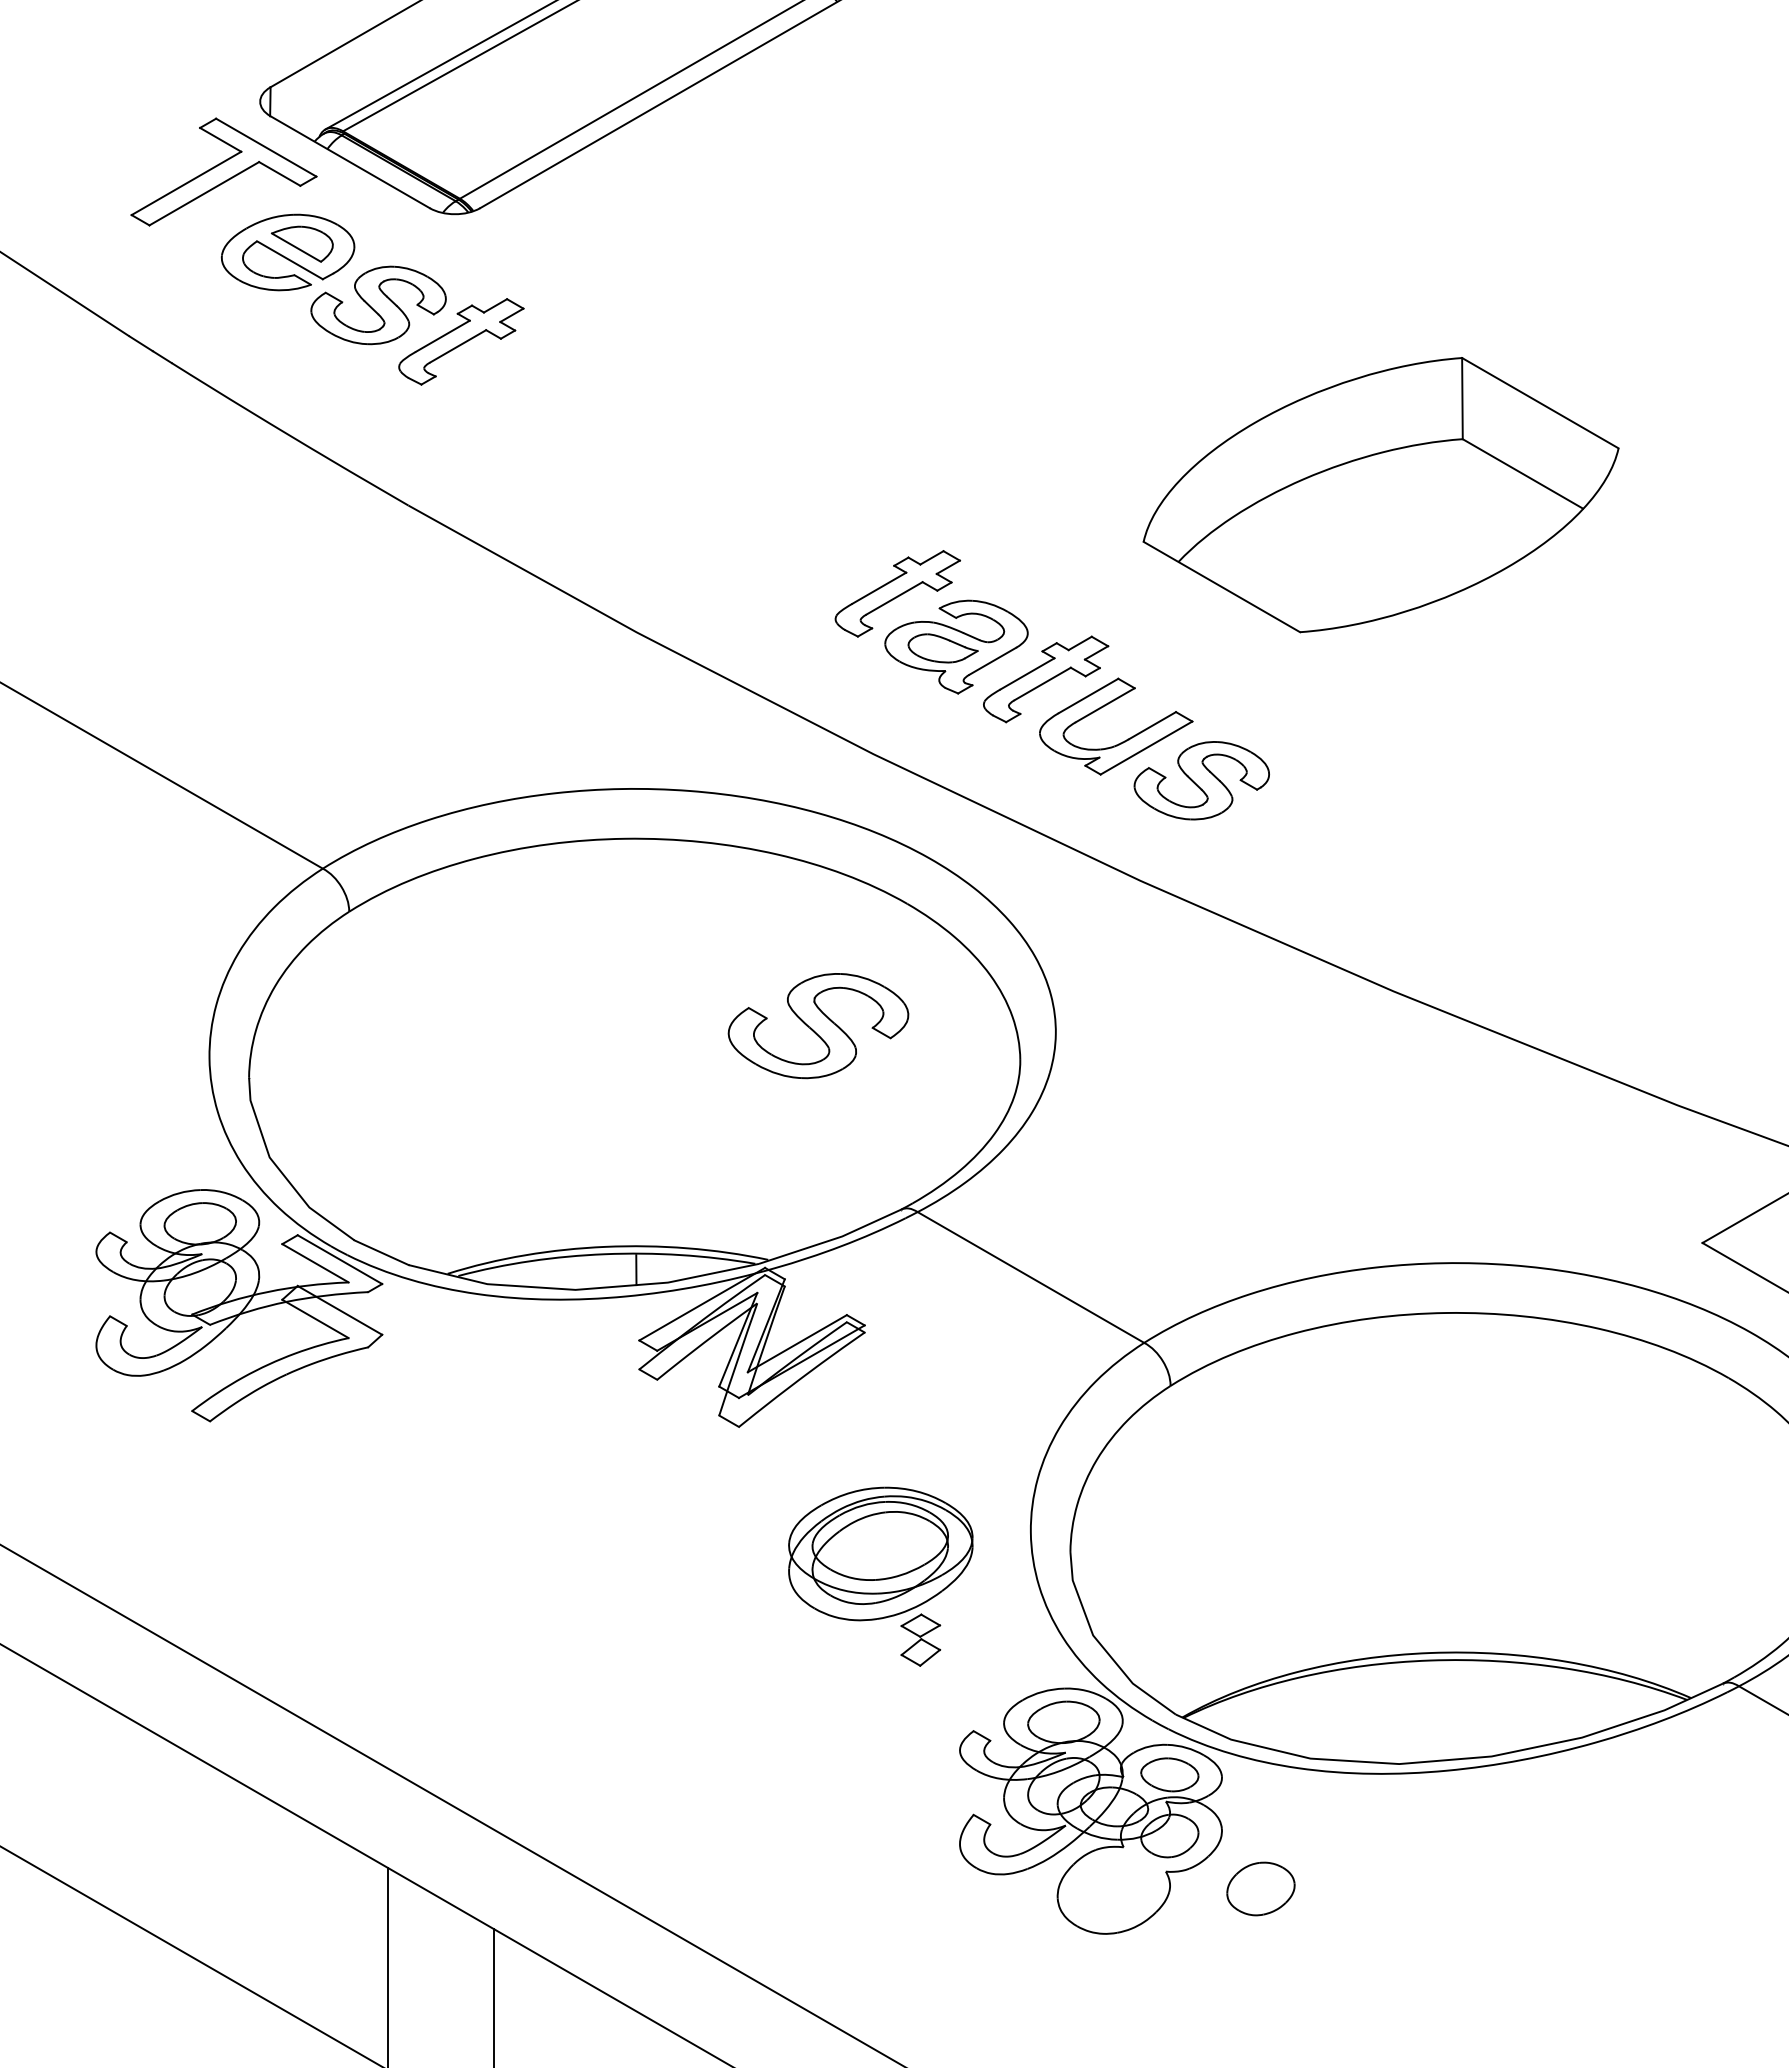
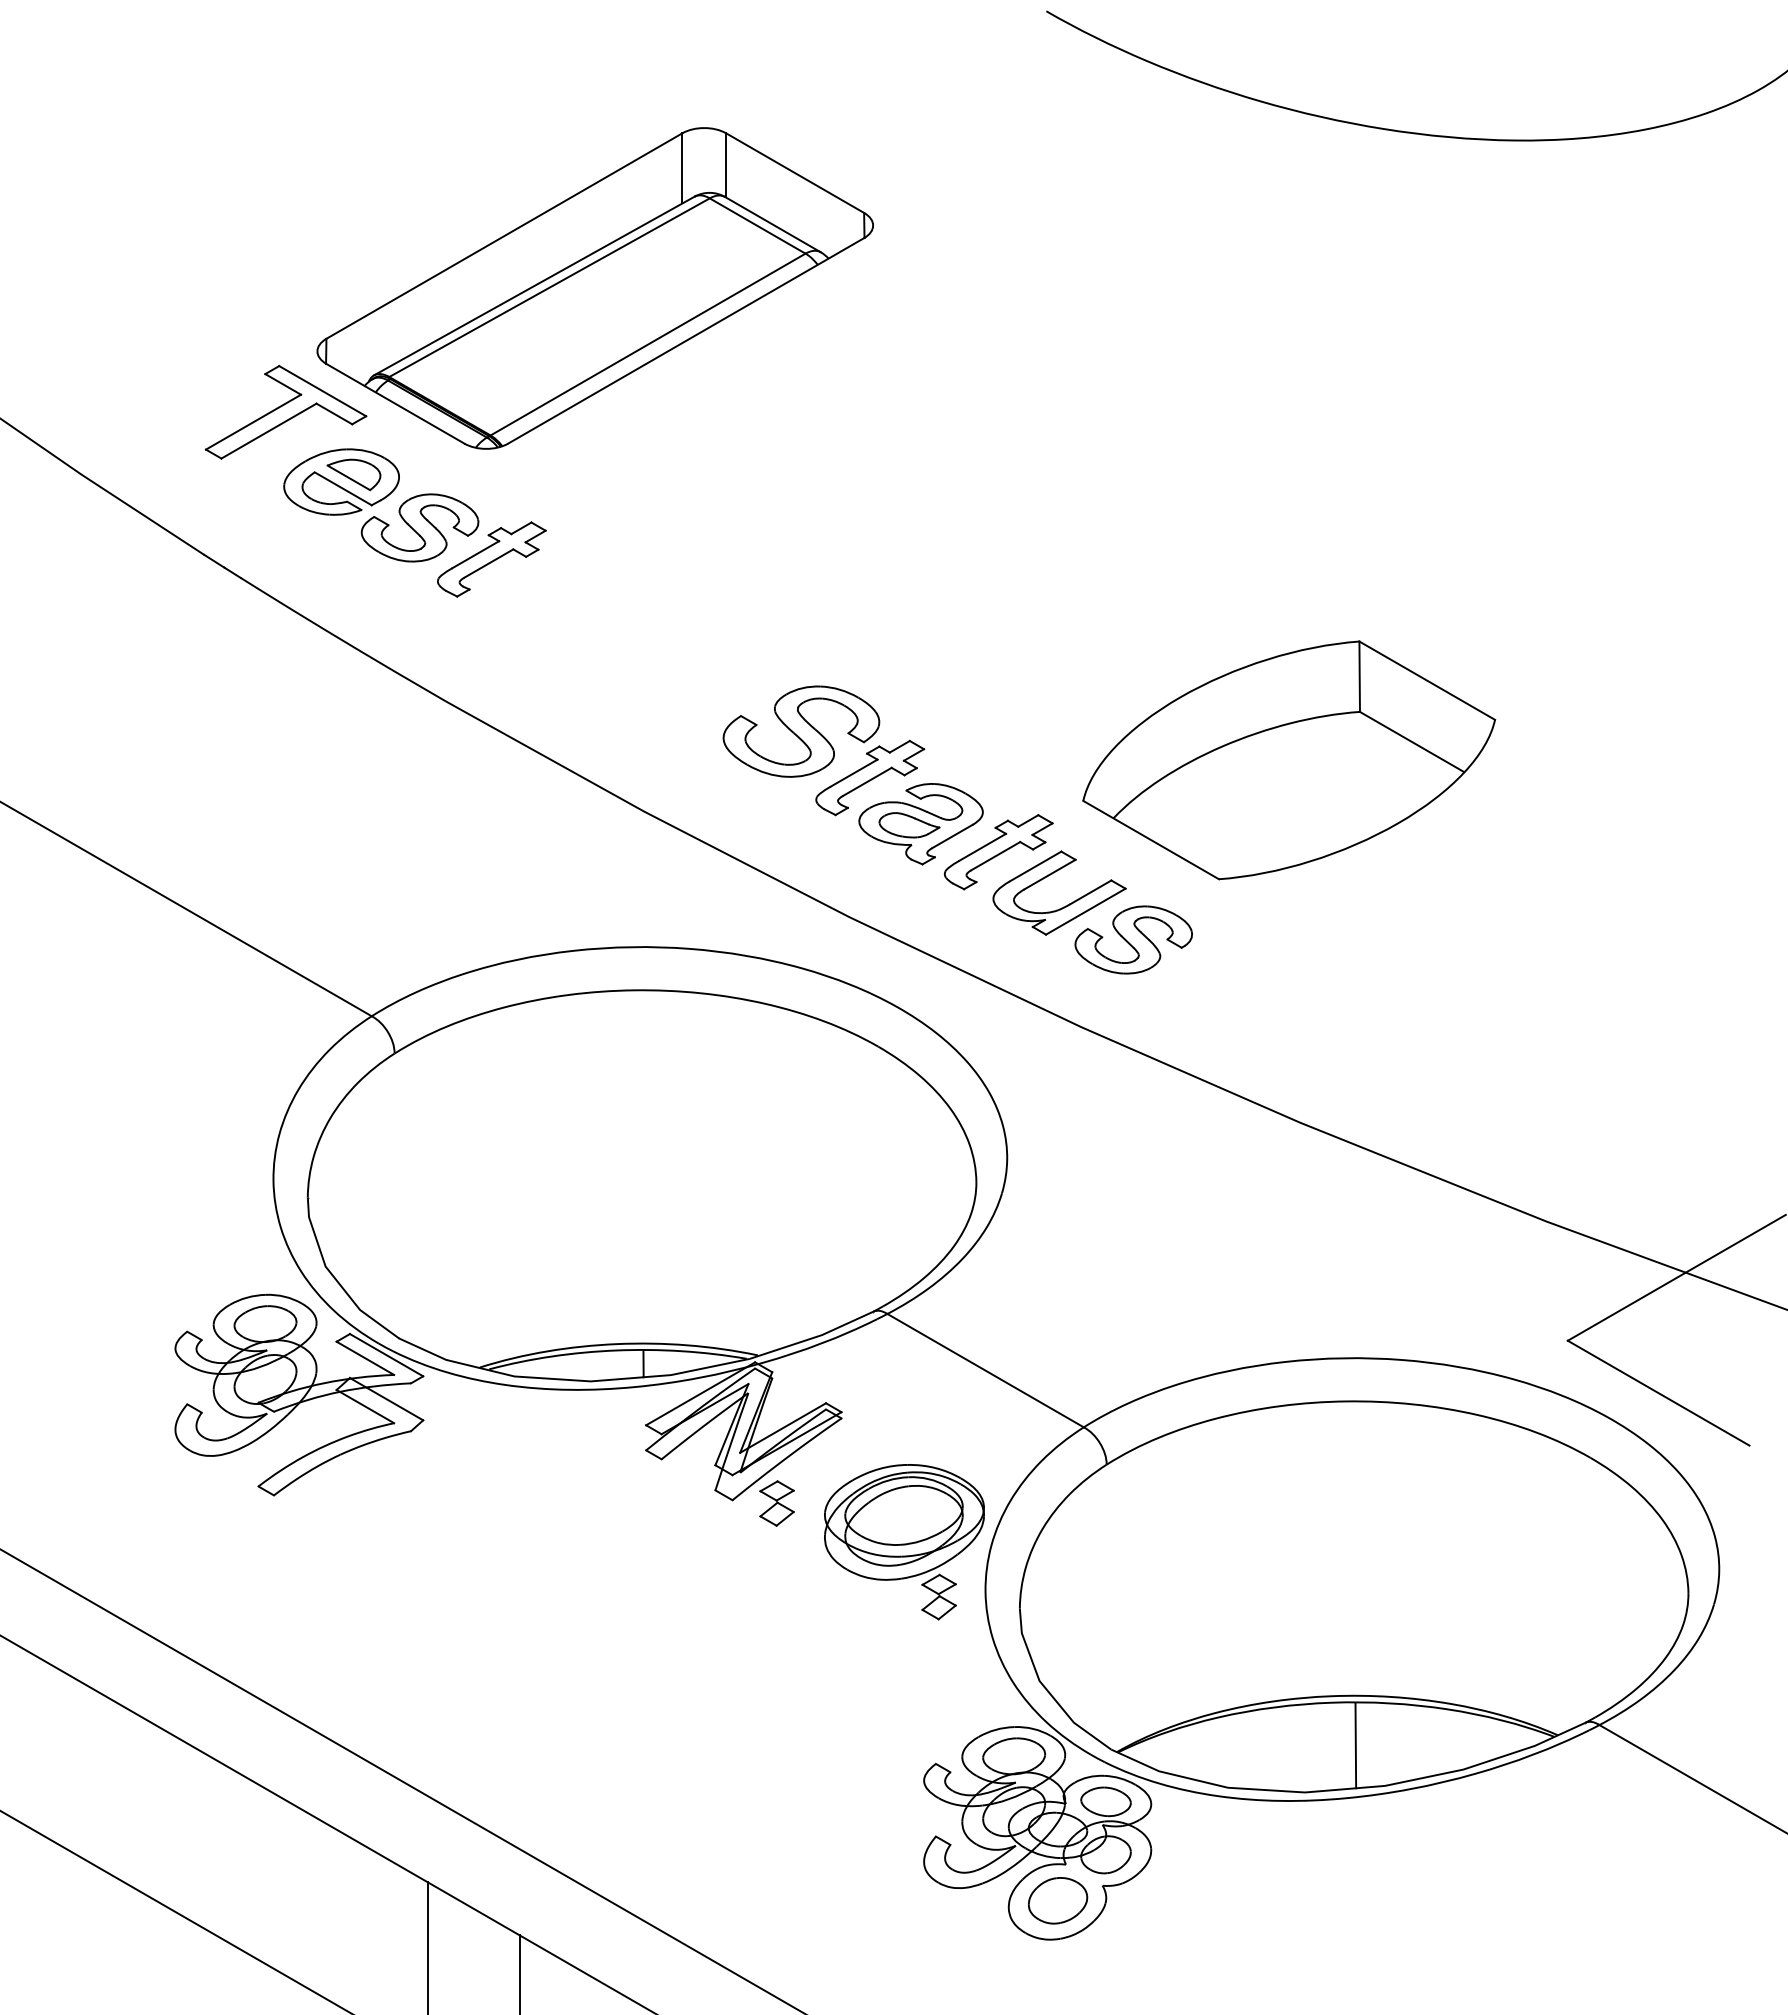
part: (1381, 495) -> (1289, 760), moved
part: (818, 1025) -> (801, 731), moved
part: (789, 1430) -> (776, 1503), added
part: (880, 1577) -> (904, 1542), moved
line: (1457, 1709) -> (1355, 1745), added
part: (1261, 1888) -> (1058, 1900), moved

